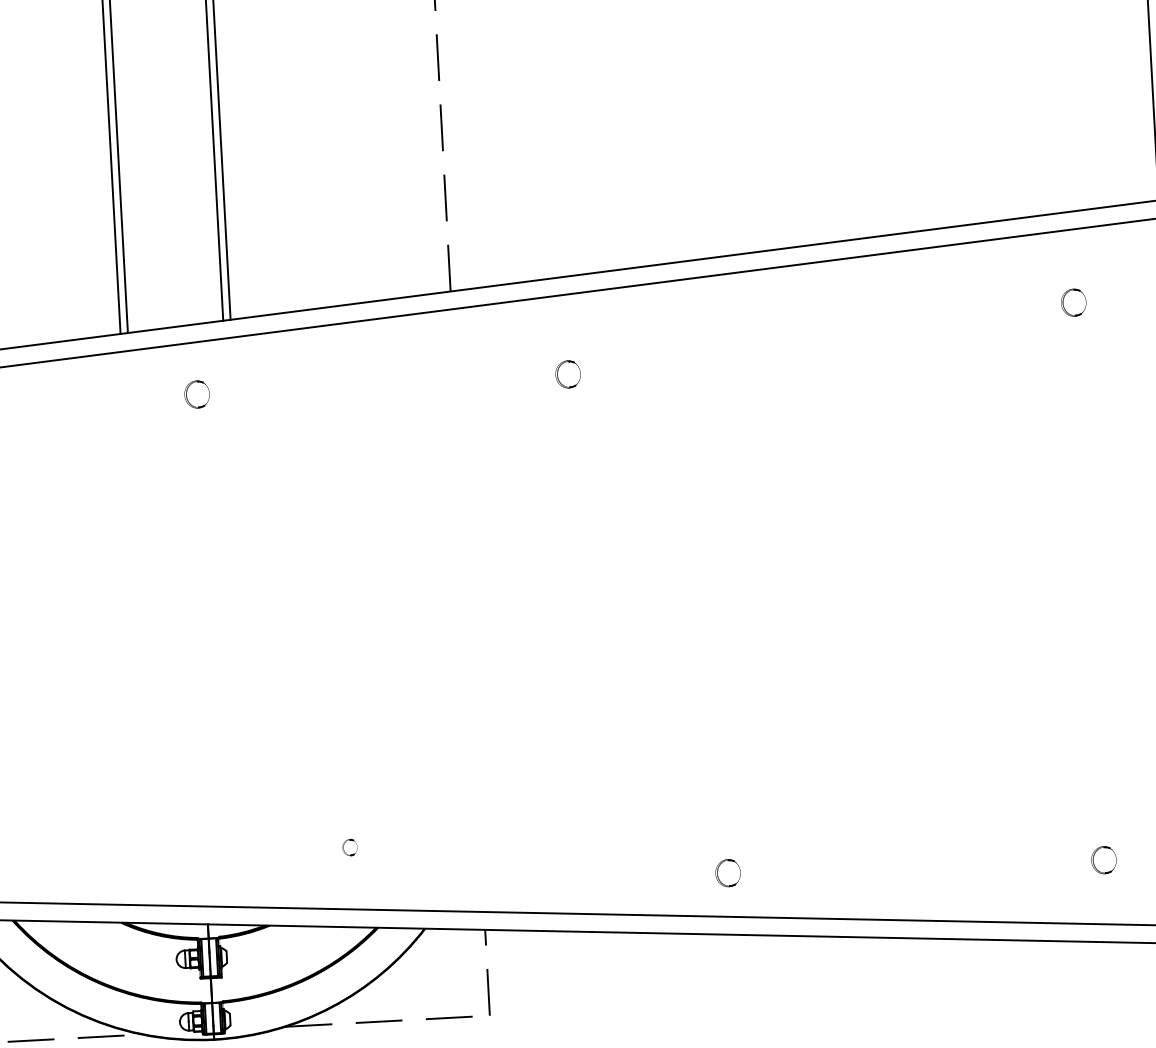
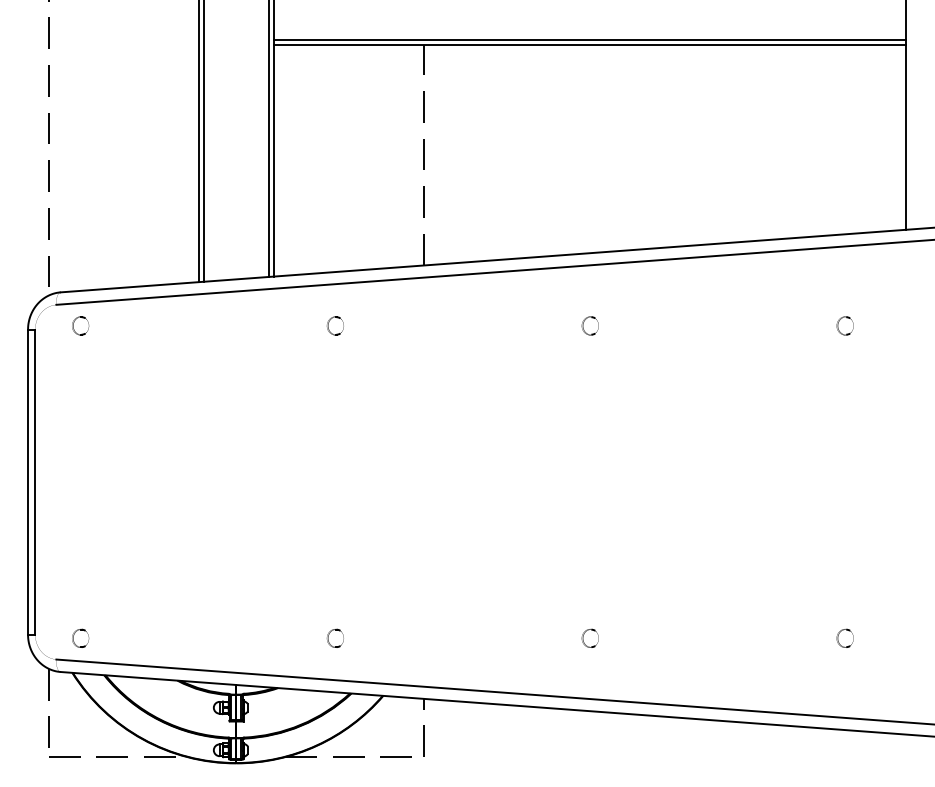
part: (1072, 302) -> (844, 325), moved
part: (566, 373) -> (589, 325), moved
part: (195, 393) -> (334, 325), moved
part: (348, 846) -> (334, 637), size x1.67
part: (1102, 858) -> (844, 637), moved
part: (726, 871) -> (589, 637), moved

